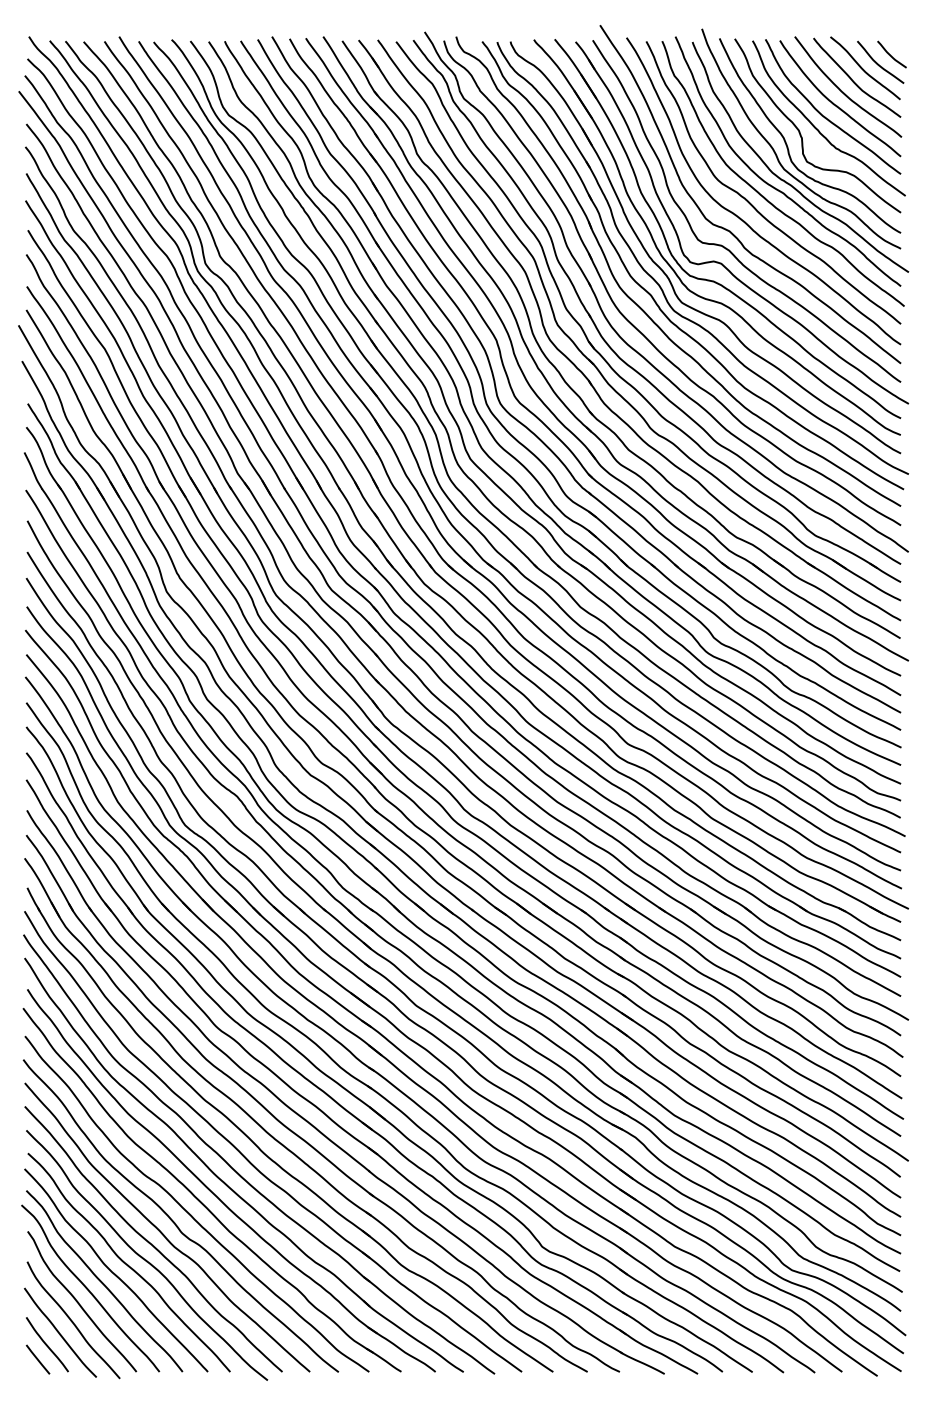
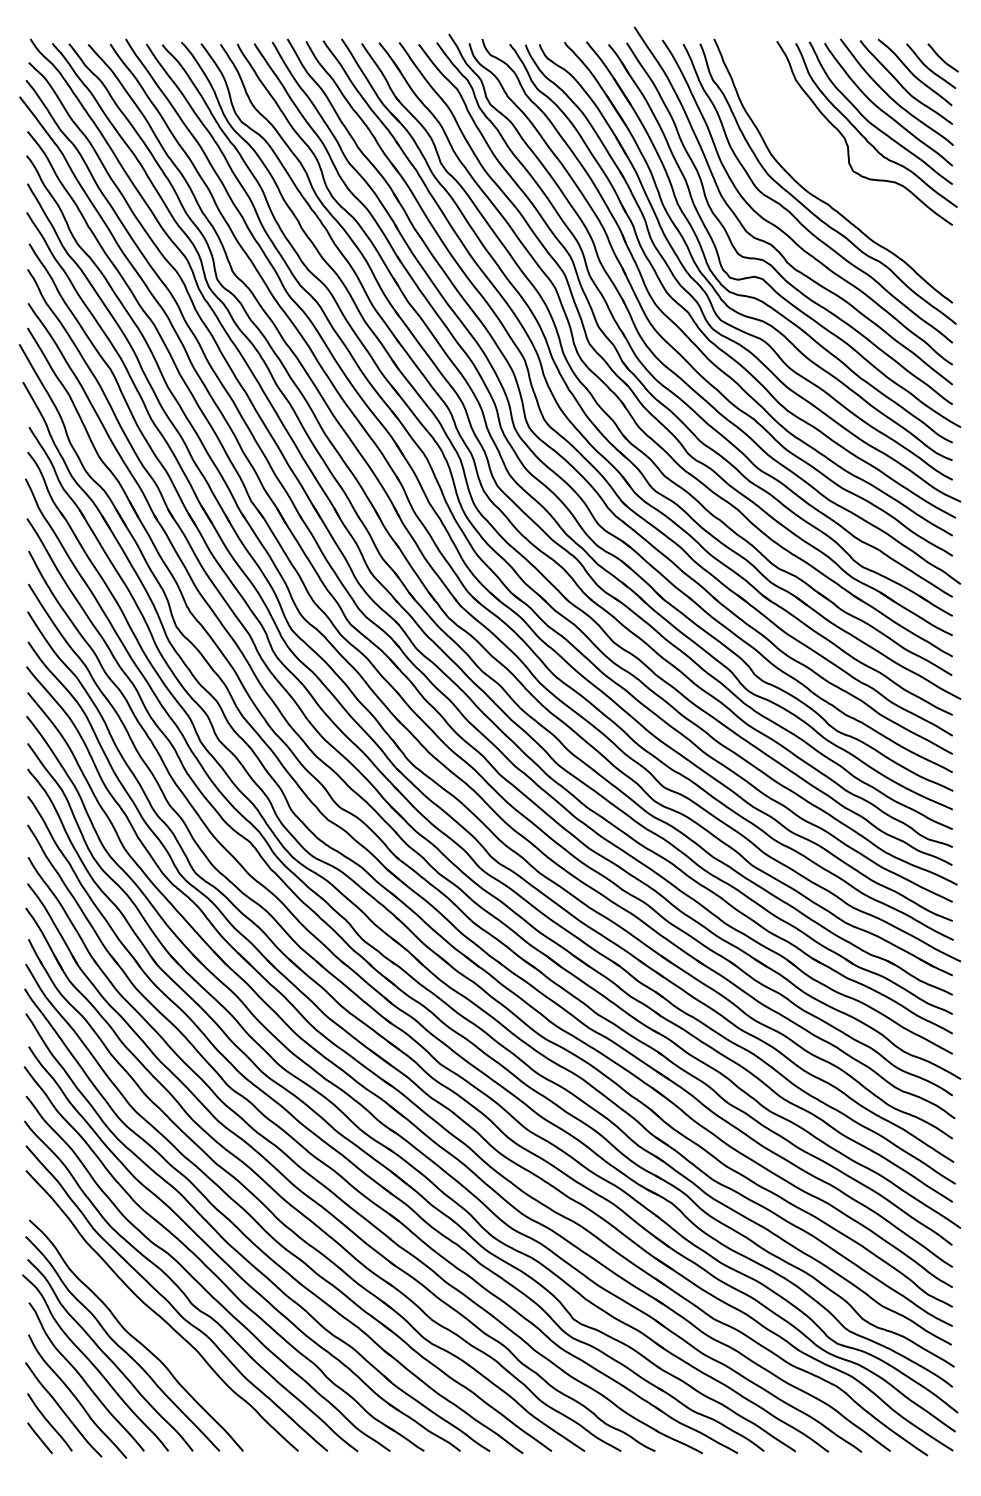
part: (790, 154) -> (835, 163), removed
curve: (145, 1258) -> (153, 1331), removed

